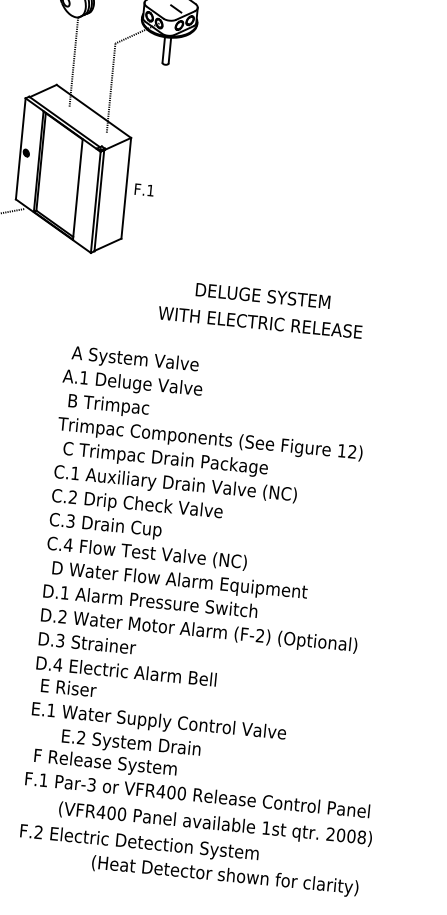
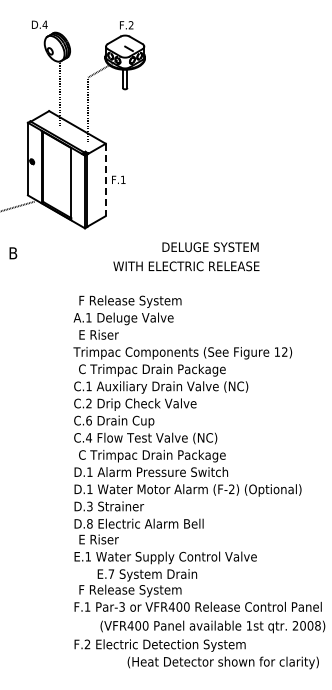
line: (125, 189) -> (105, 180), solid -> dashed
text: (260, 322) -> (186, 266), moved
text: (143, 360) -> (129, 301), A System Valve -> F Release System
text: (110, 405) -> (109, 335), B Trimpac -> E Riser
text: (69, 520) -> (88, 420), C.3 -> C.6
text: (179, 580) -> (170, 455), D Water Flow Alarm Equipment -> C Trimpac Drain Package
text: (62, 615) -> (89, 488), D.2 -> D.1
text: (57, 664) -> (89, 523), D.4 -> D.8
text: (81, 736) -> (111, 573), E.2 -> E.7

